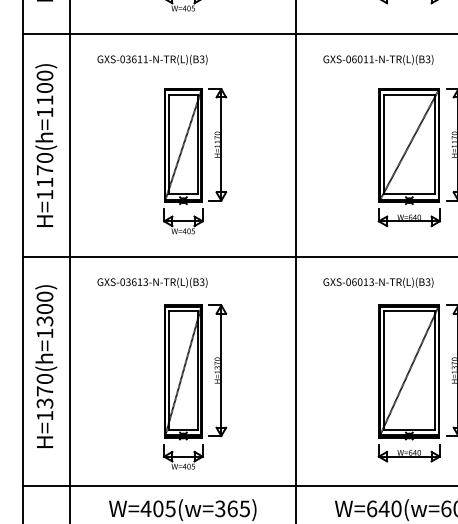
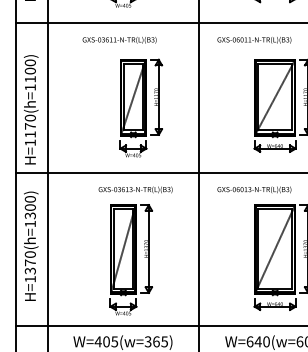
text: (152, 60) -> (119, 40), moved
text: (46, 145) -> (31, 109), moved
part: (195, 160) -> (141, 107), moved
text: (152, 282) -> (135, 189), moved

